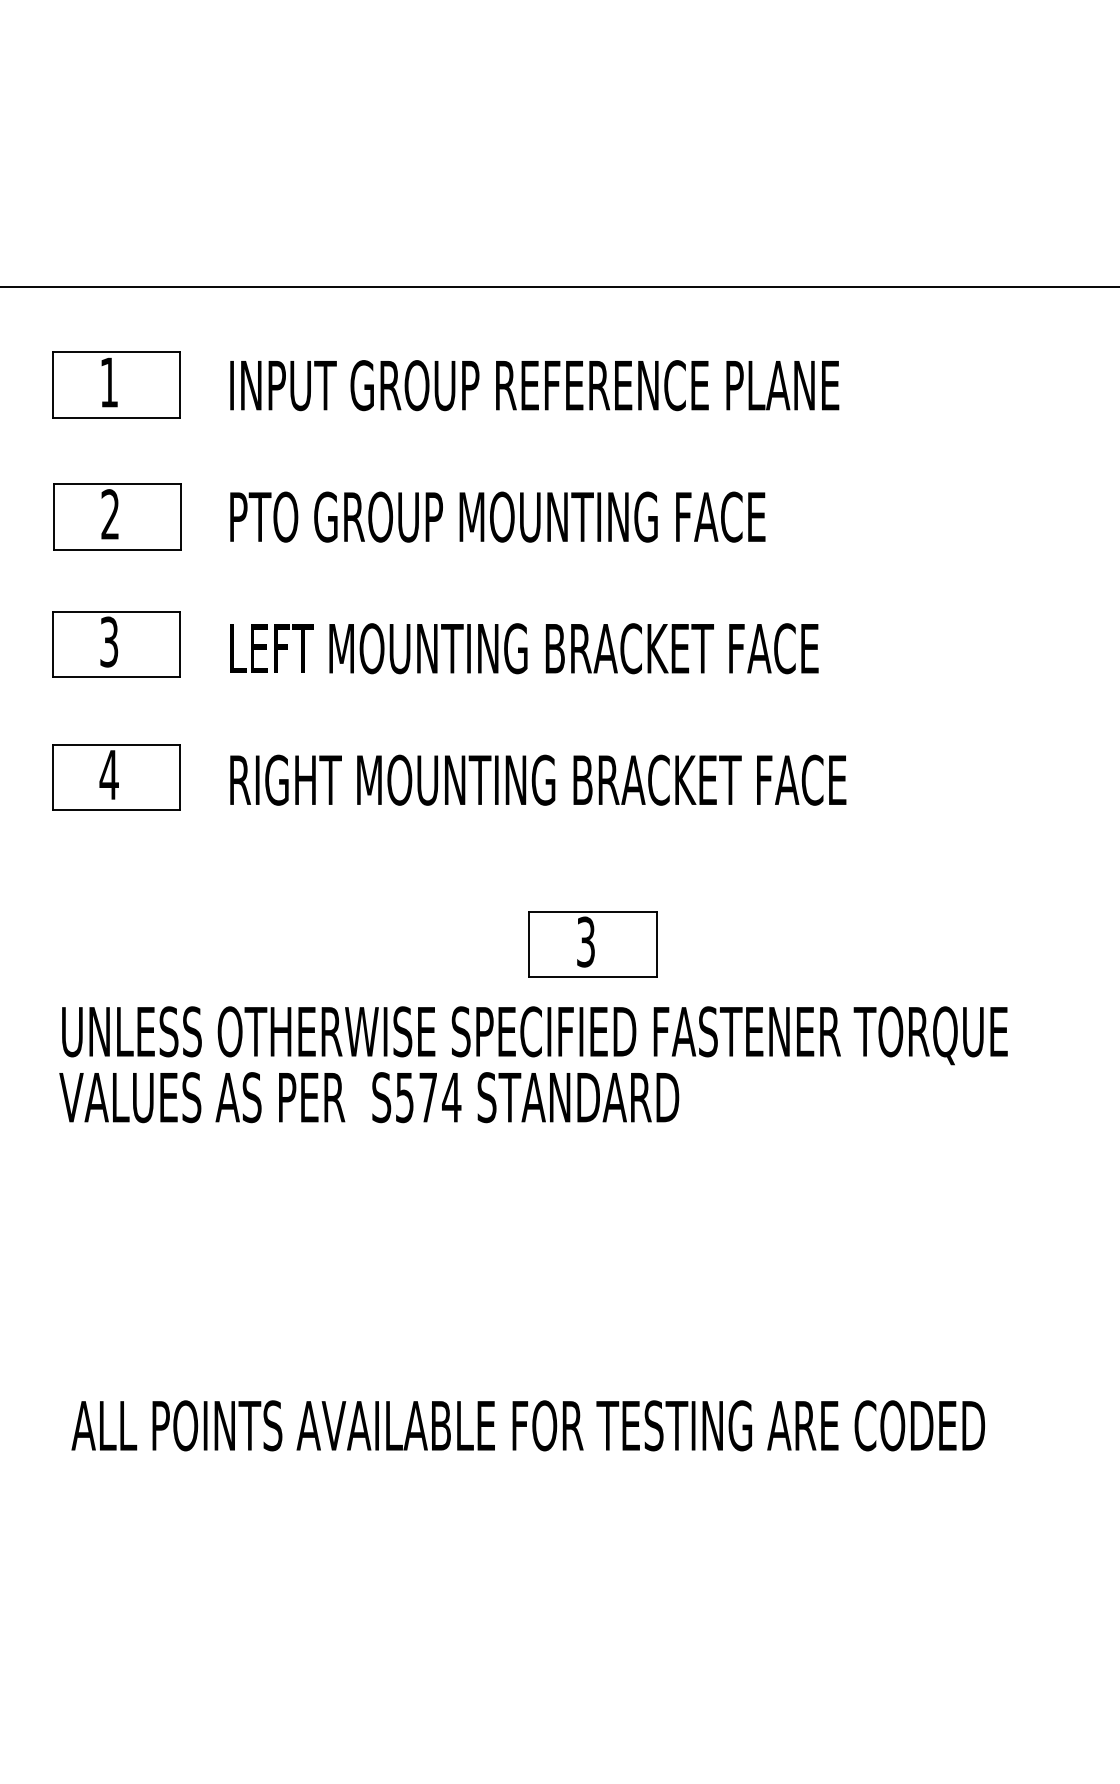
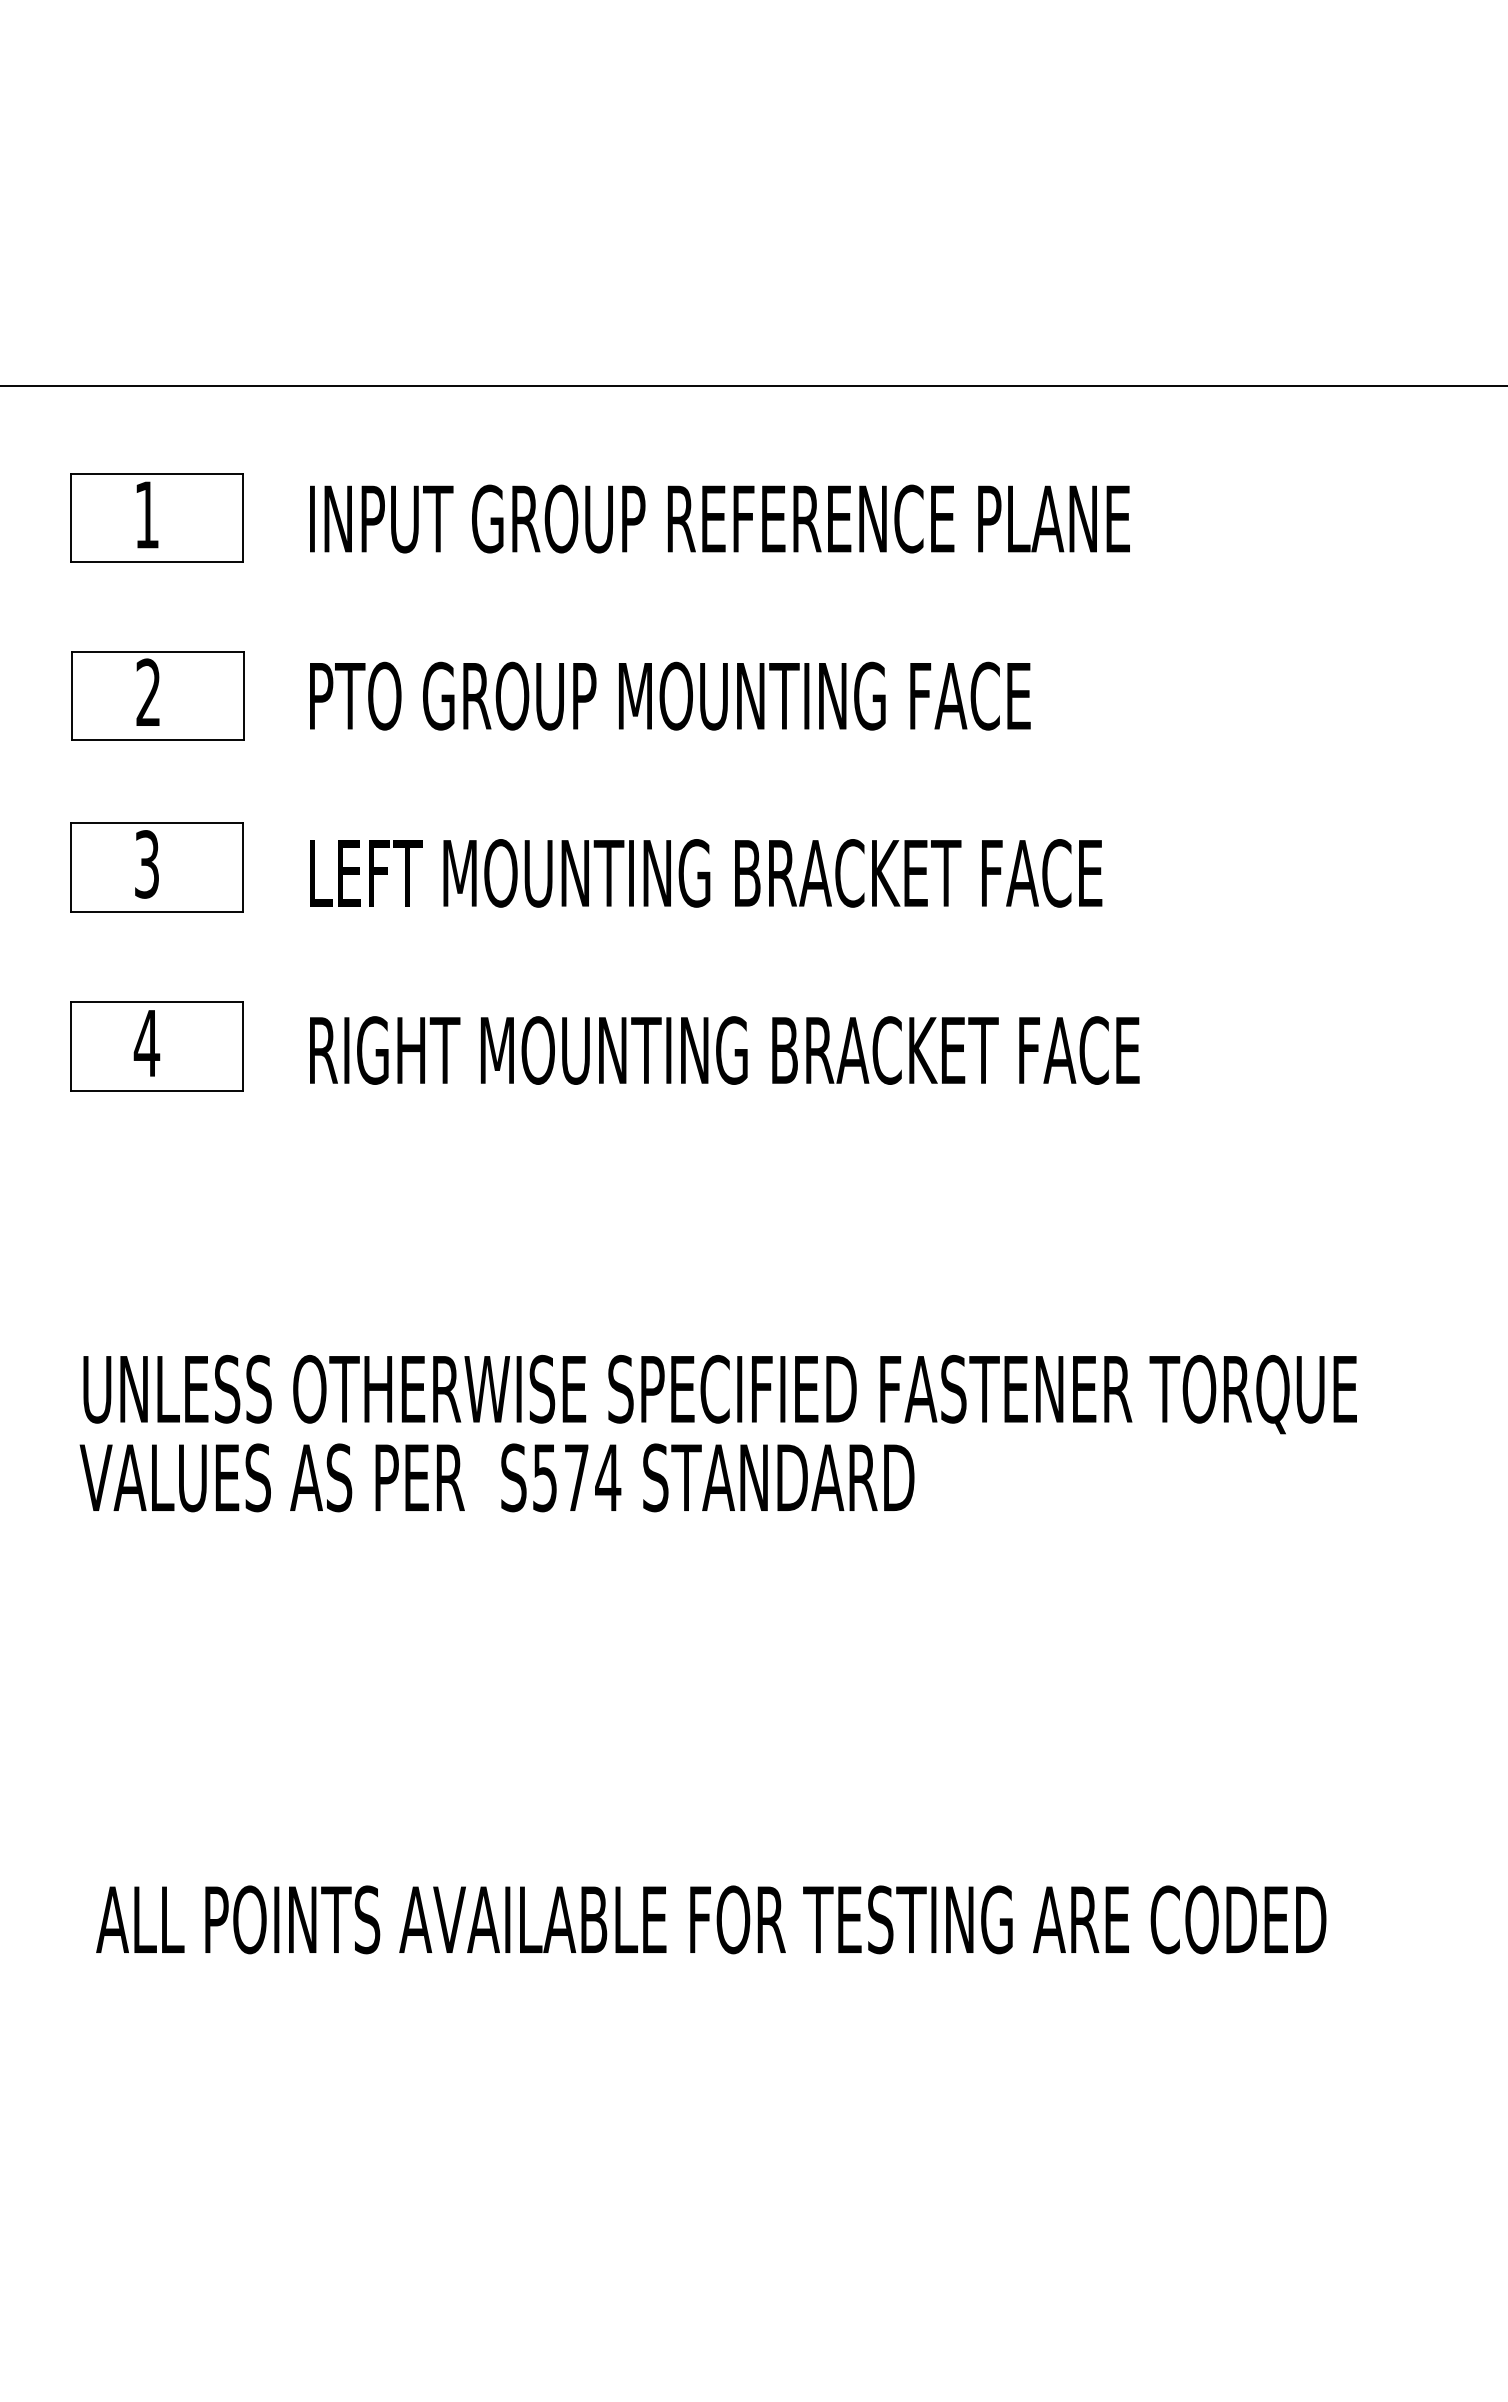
part: (593, 944) -> (798, 1271), removed

